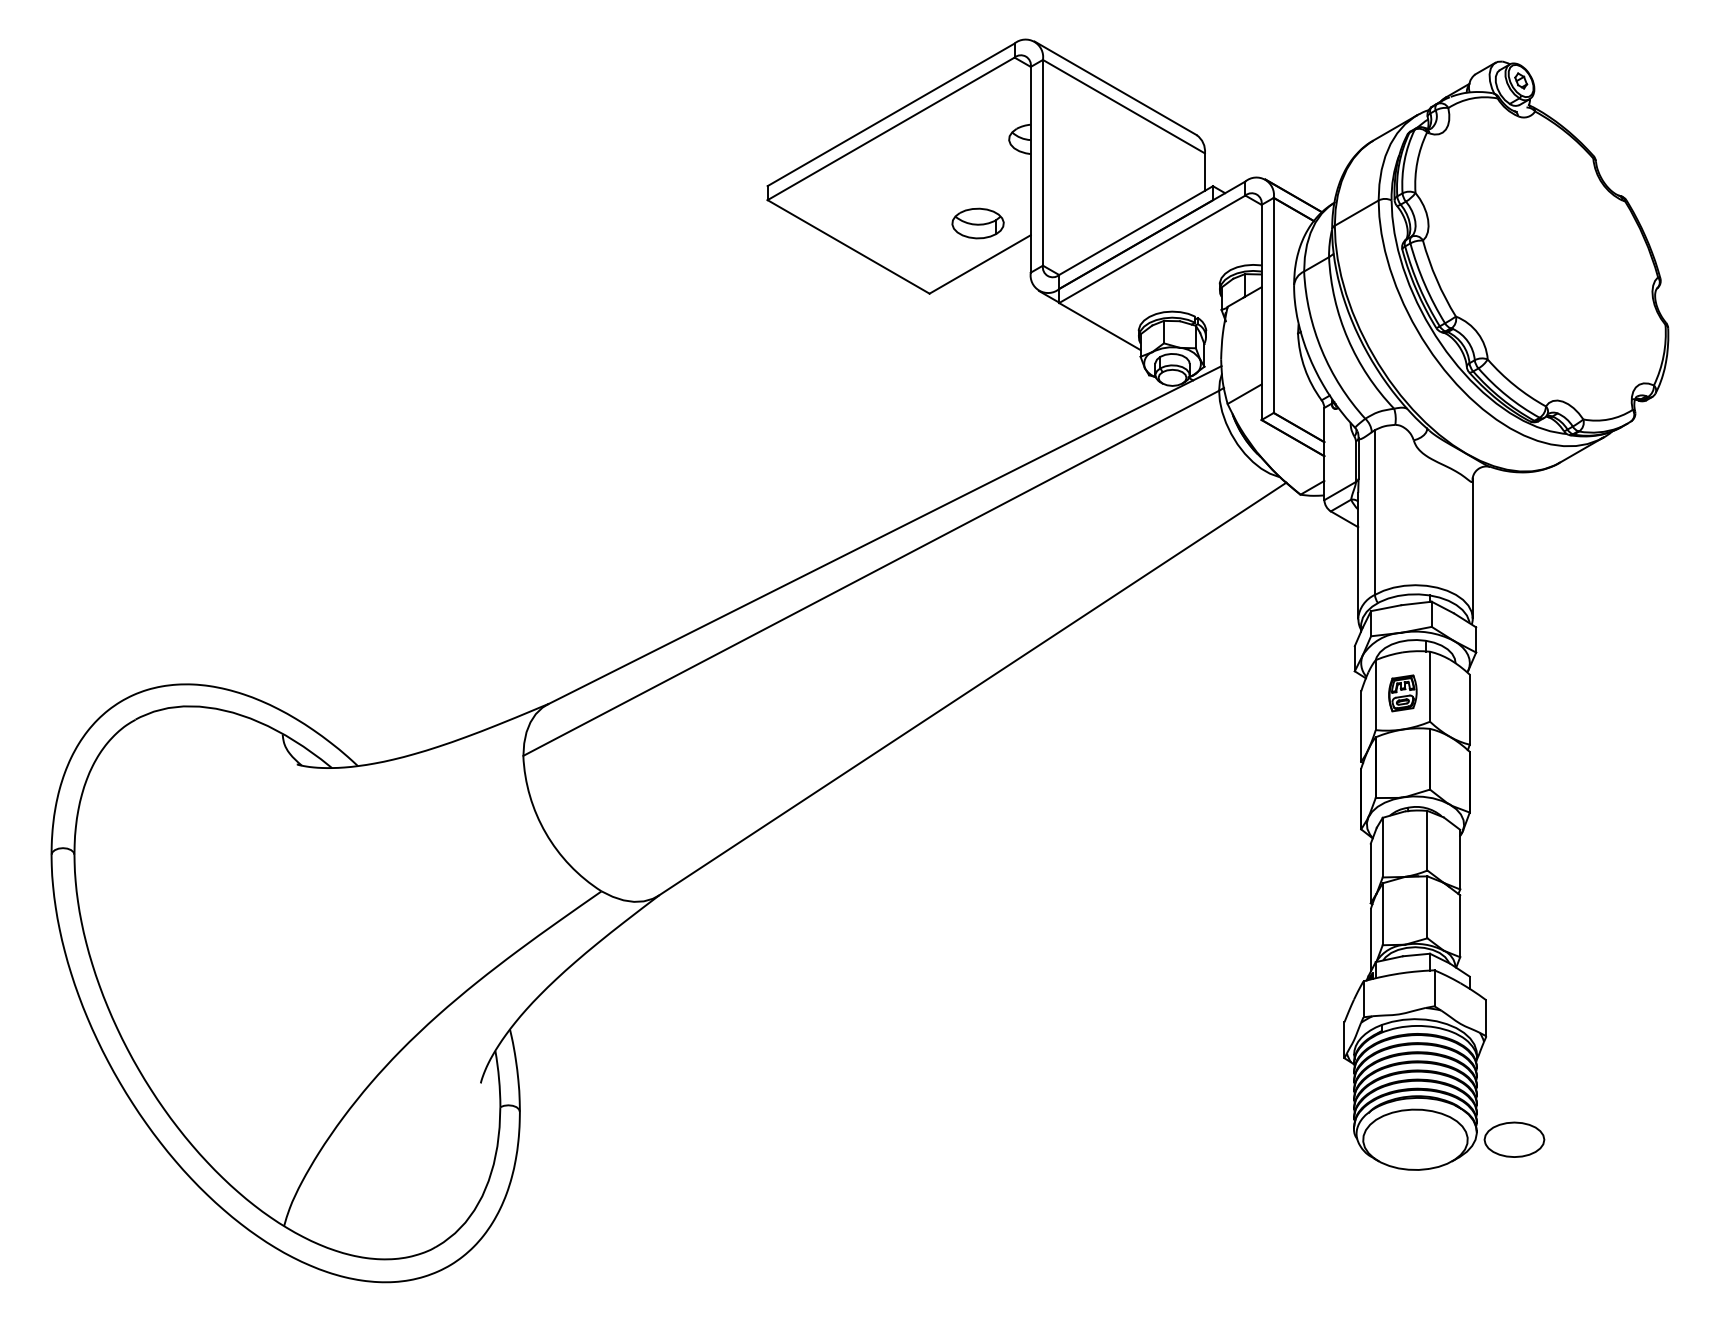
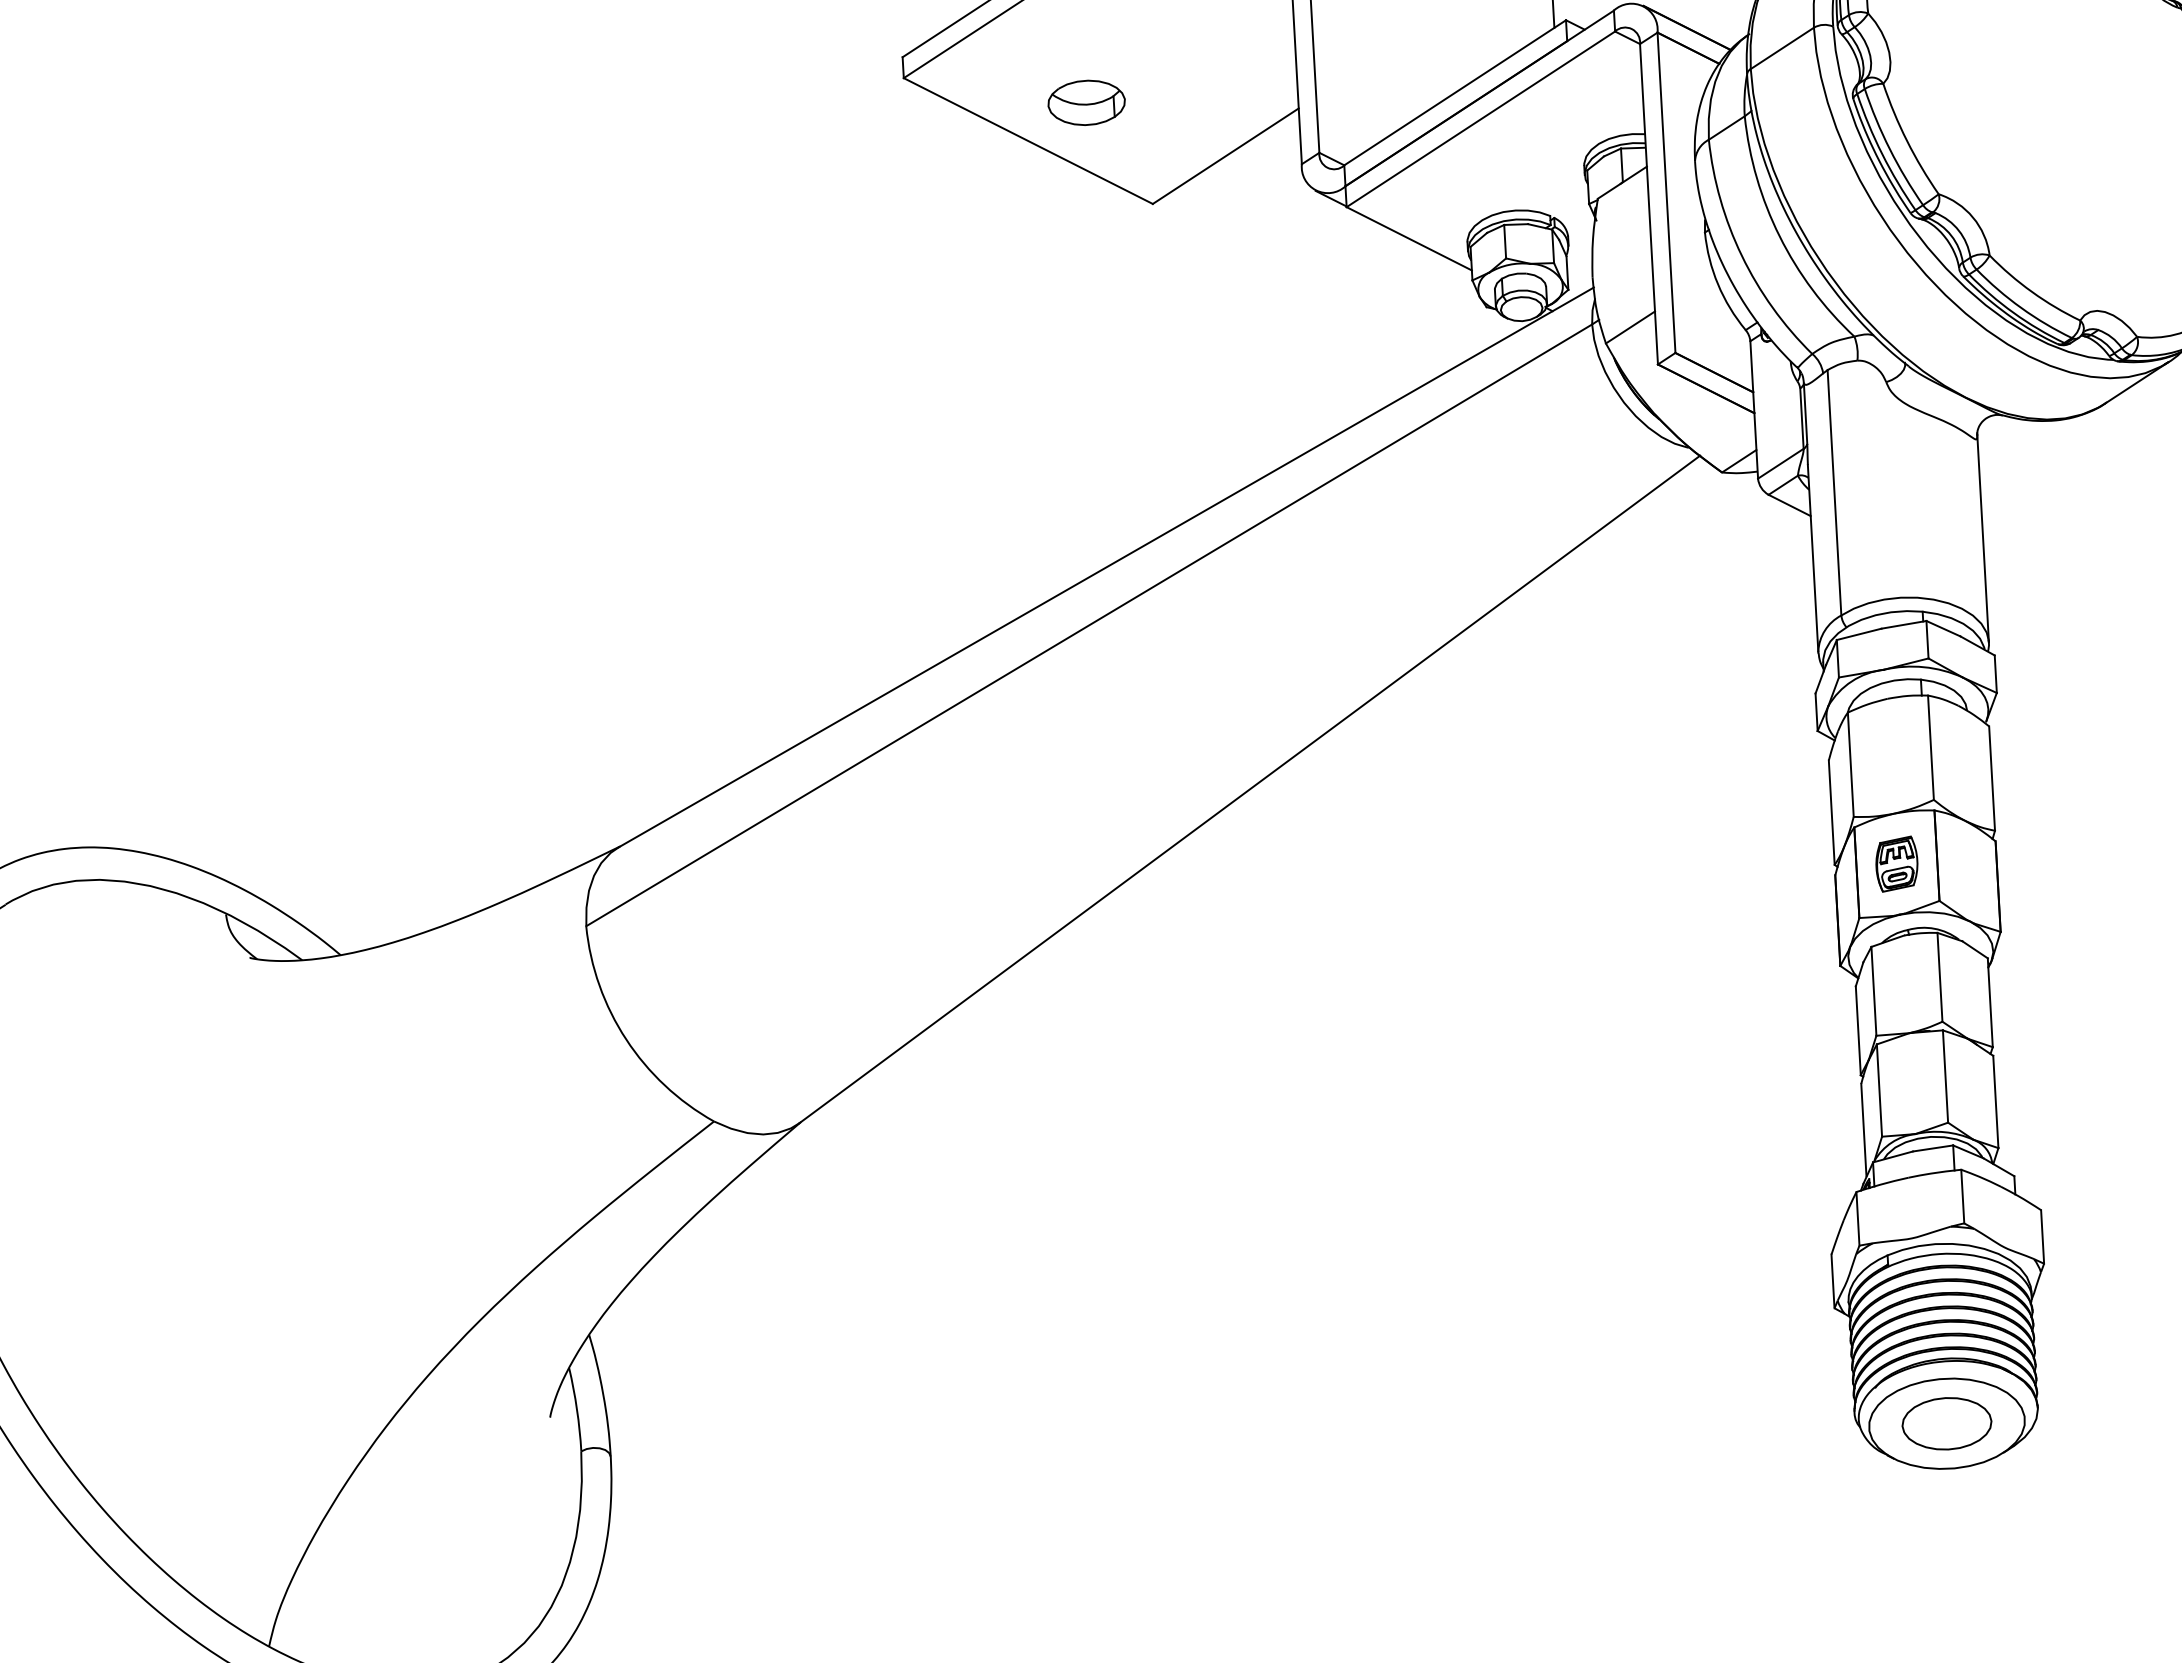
part: (977, 223) -> (1085, 102), moved
part: (1402, 693) -> (1896, 864), moved
part: (1514, 1139) -> (1947, 1423), moved

